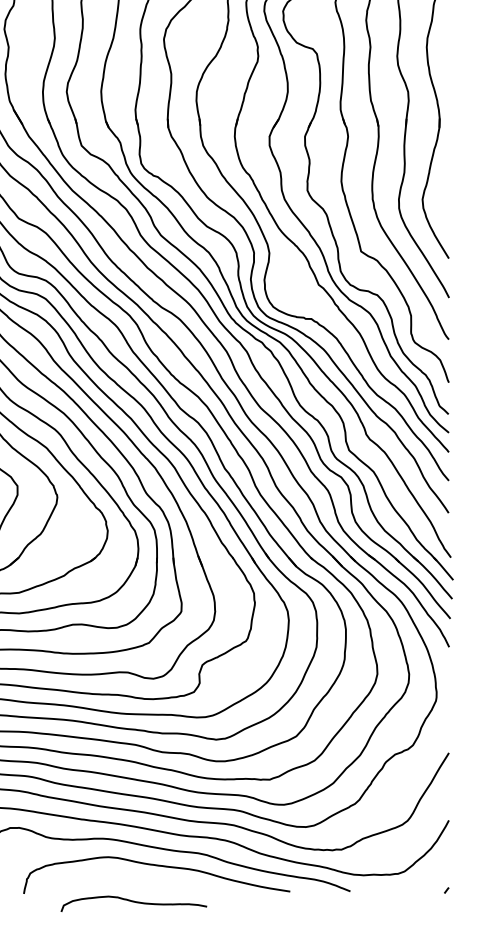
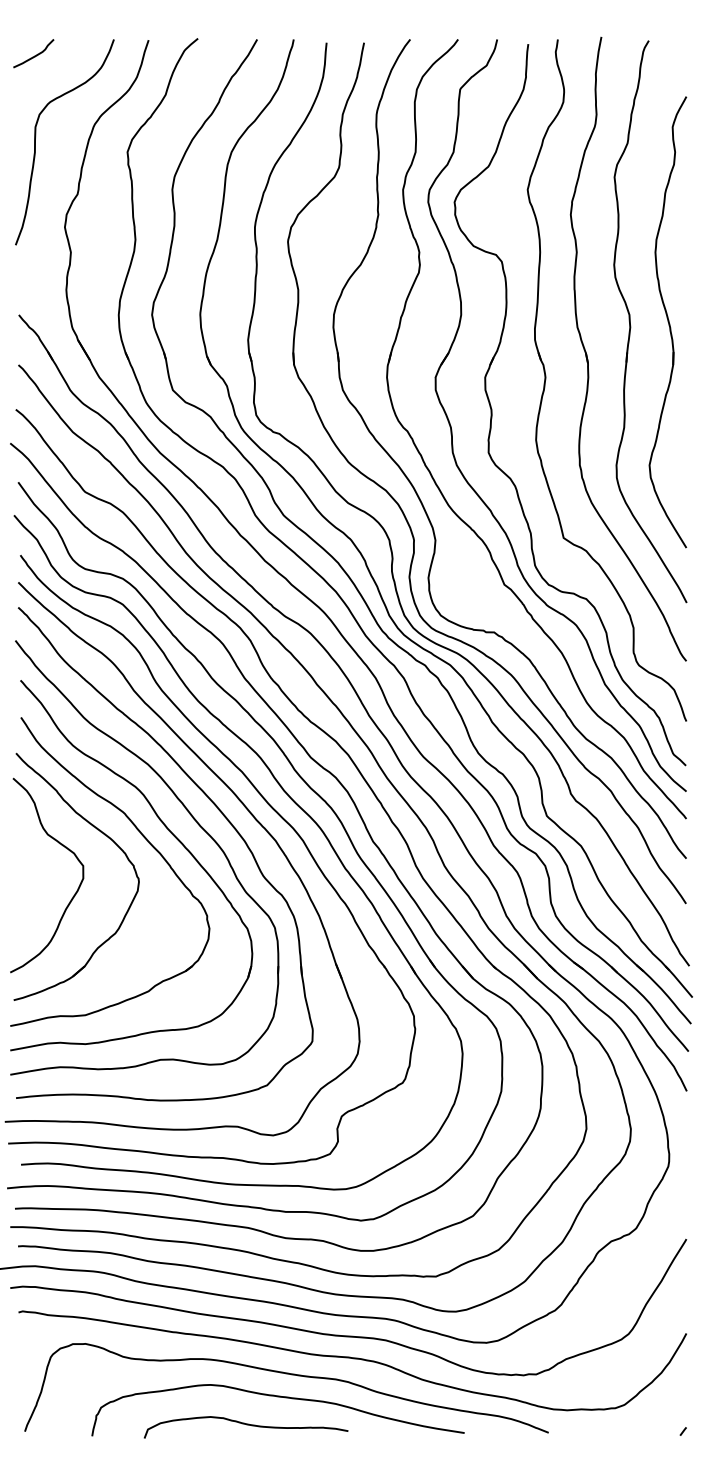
curve: (134, 902) -> (246, 1425), moved

